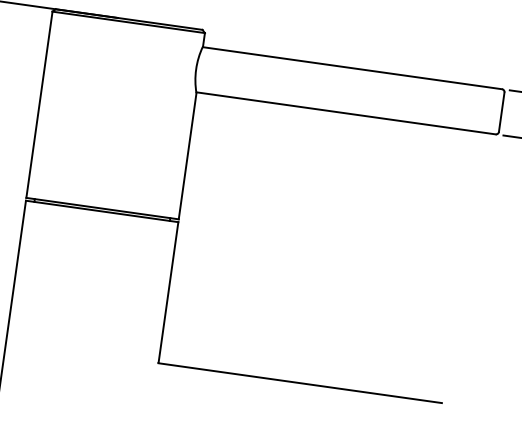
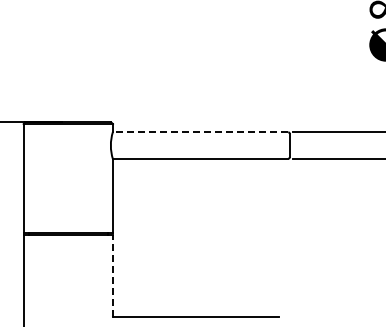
line: (352, 68) -> (200, 132), solid -> dashed
line: (167, 291) -> (112, 275), solid -> dashed

